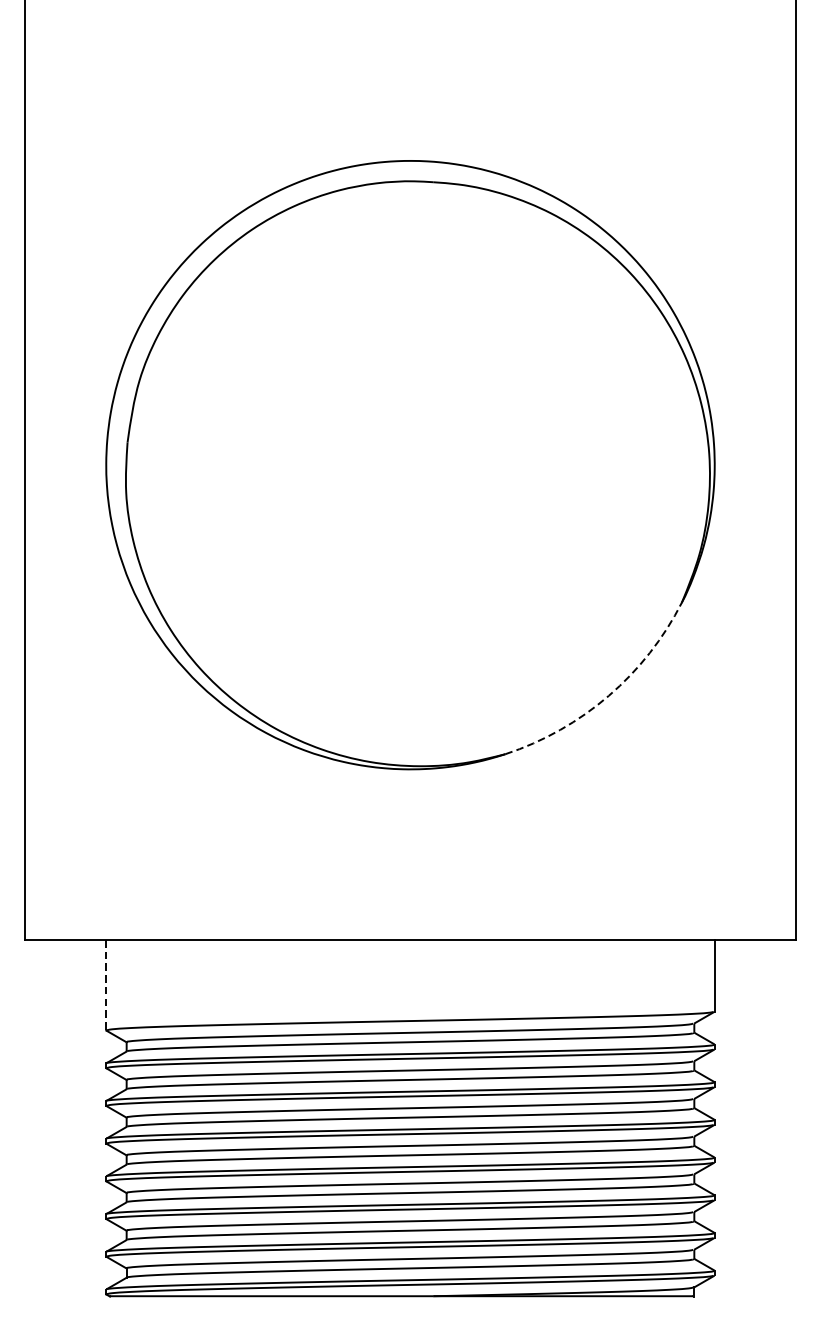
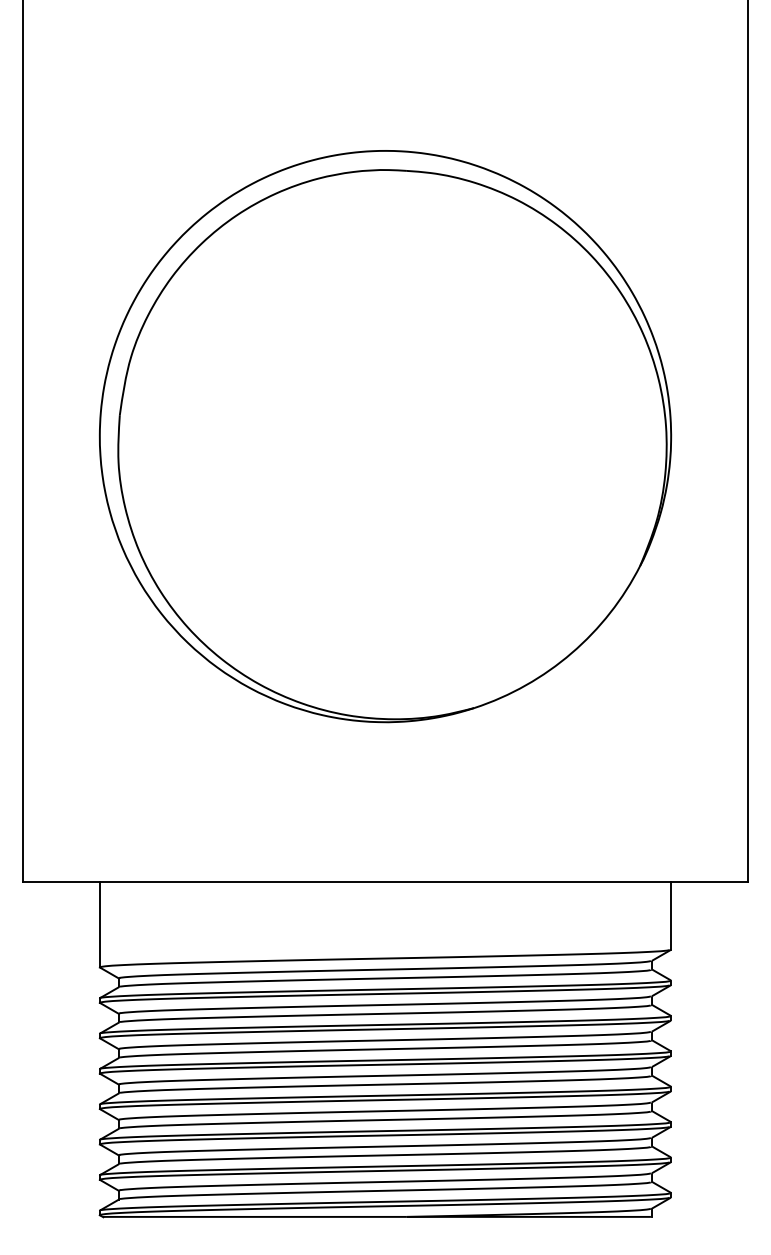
arc: (608, 696) -> (571, 653), dashed -> solid
line: (105, 985) -> (99, 925), dashed -> solid

